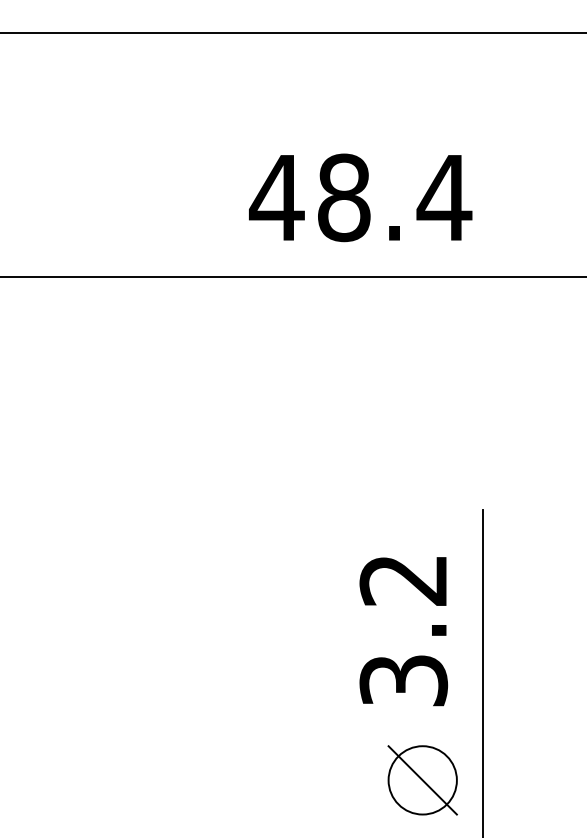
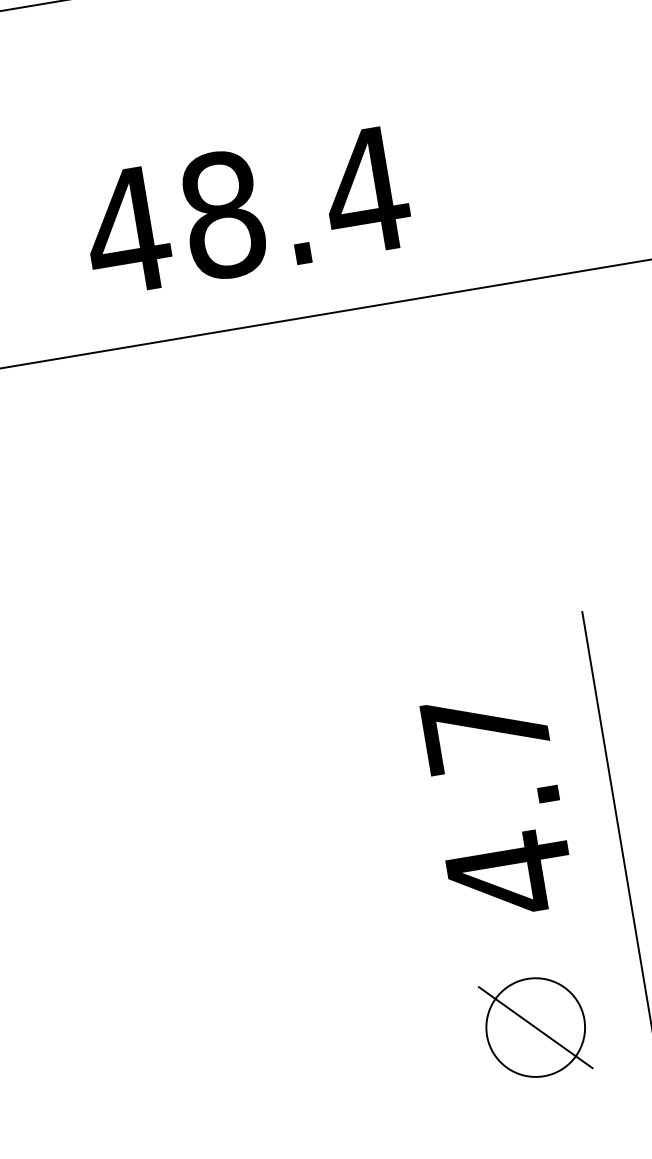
text: (360, 197) -> (246, 210), moved
text: (403, 631) -> (497, 804), 3.2 -> 4.7
part: (422, 780) -> (535, 1027), moved

